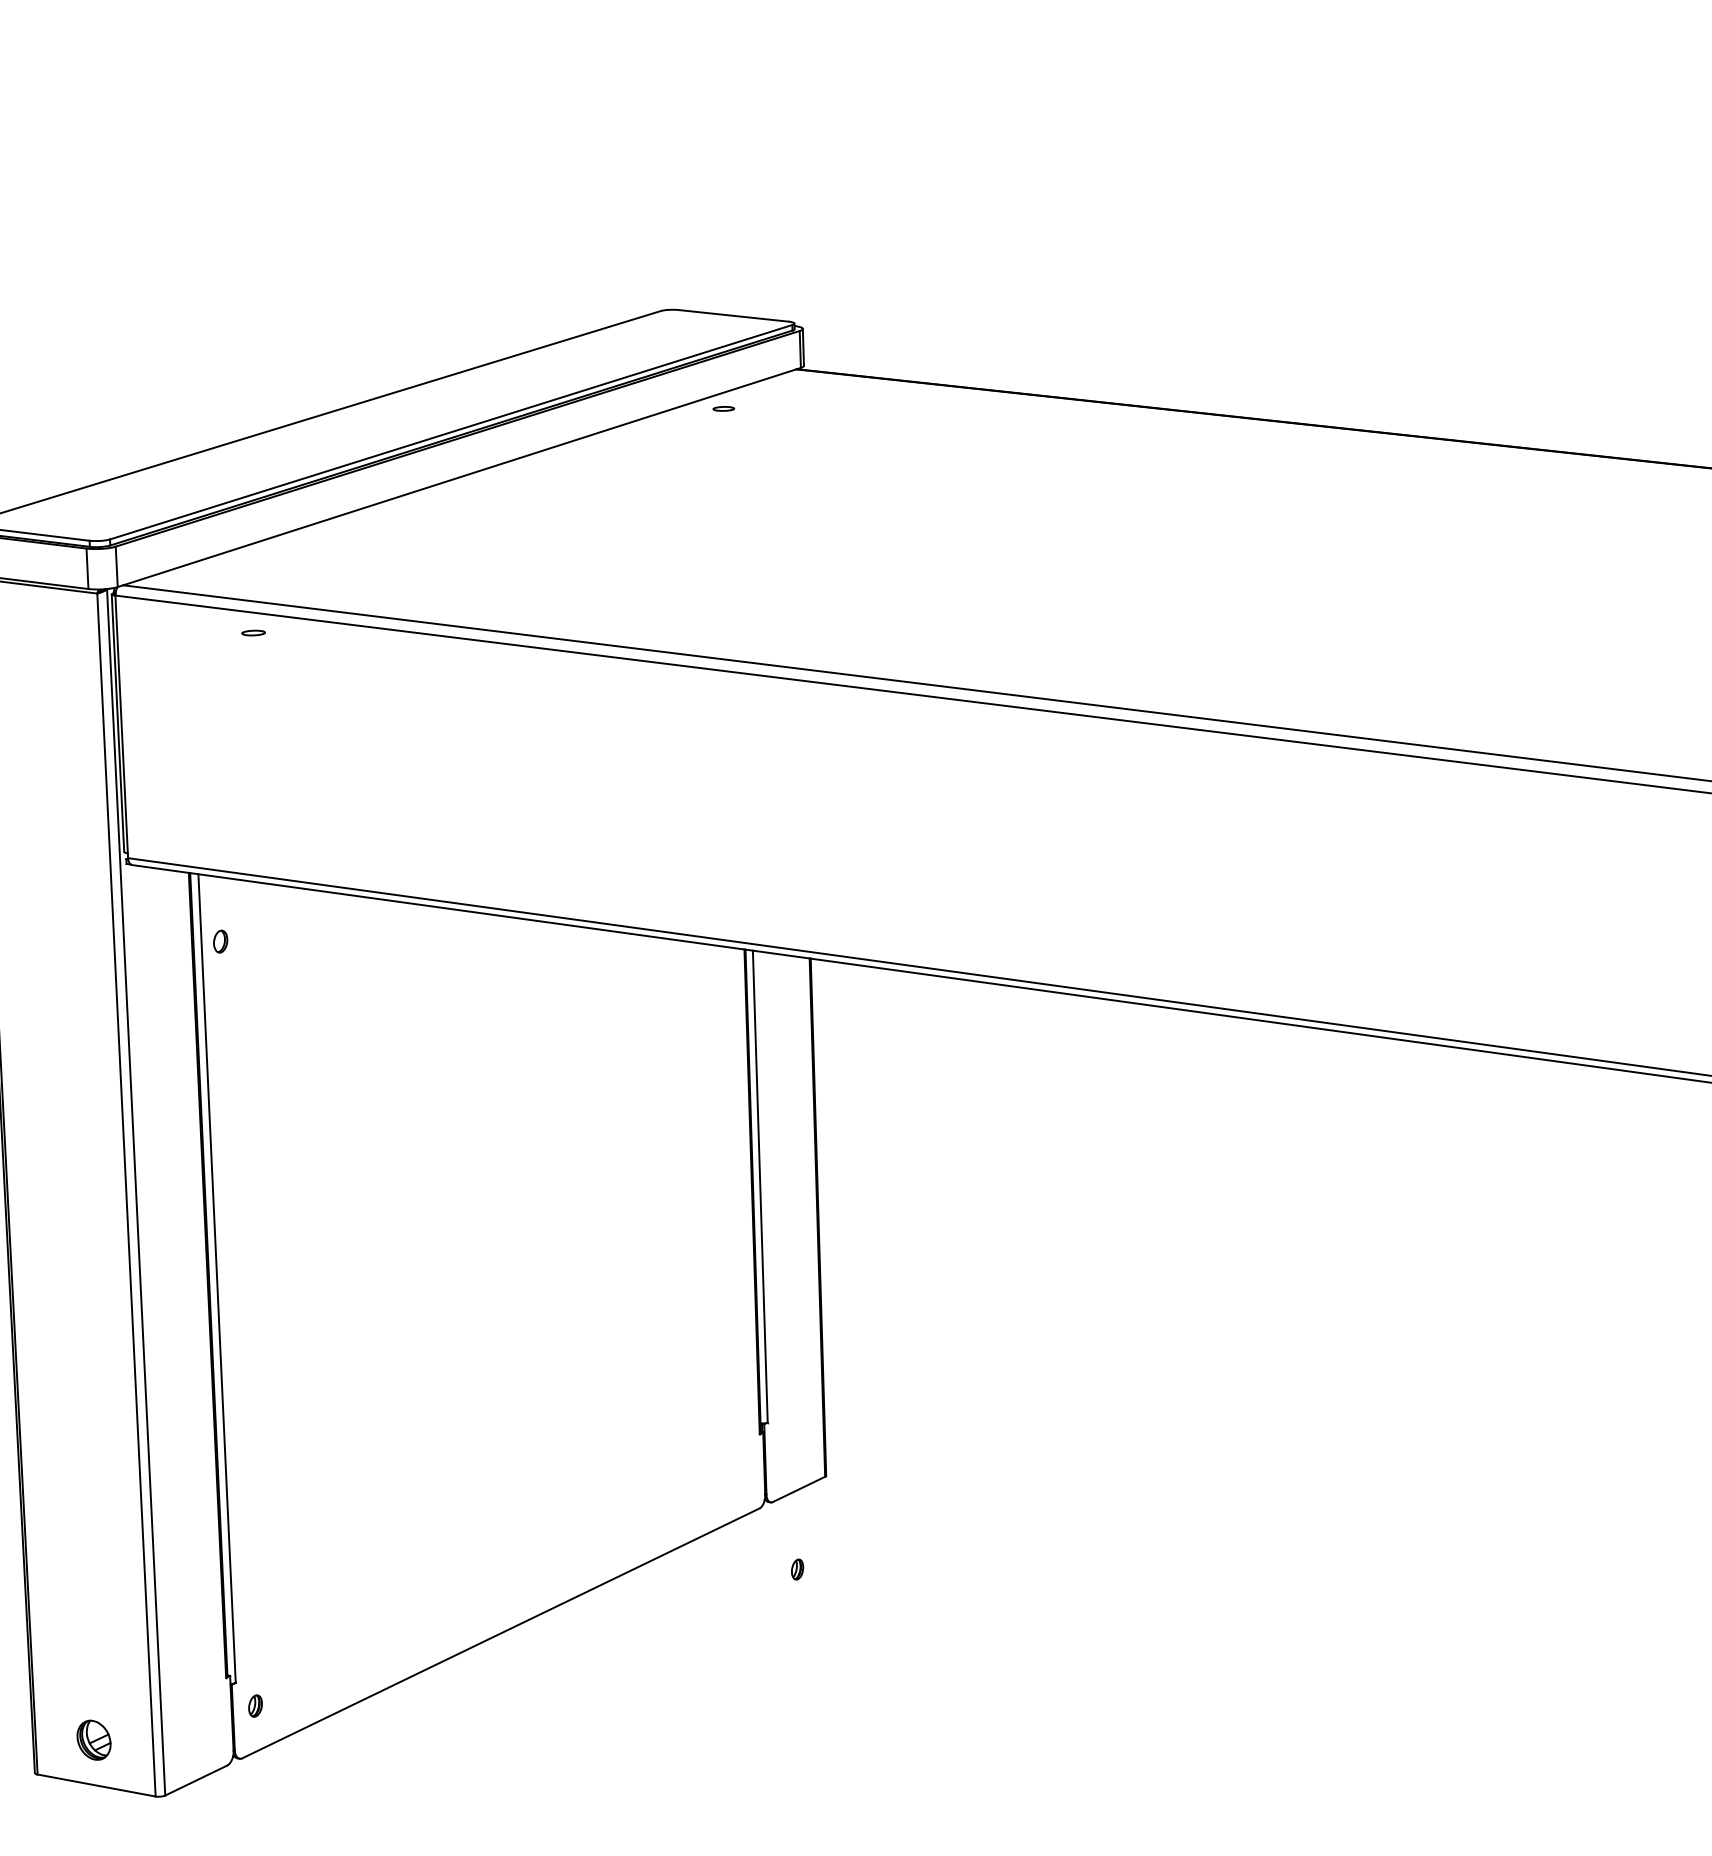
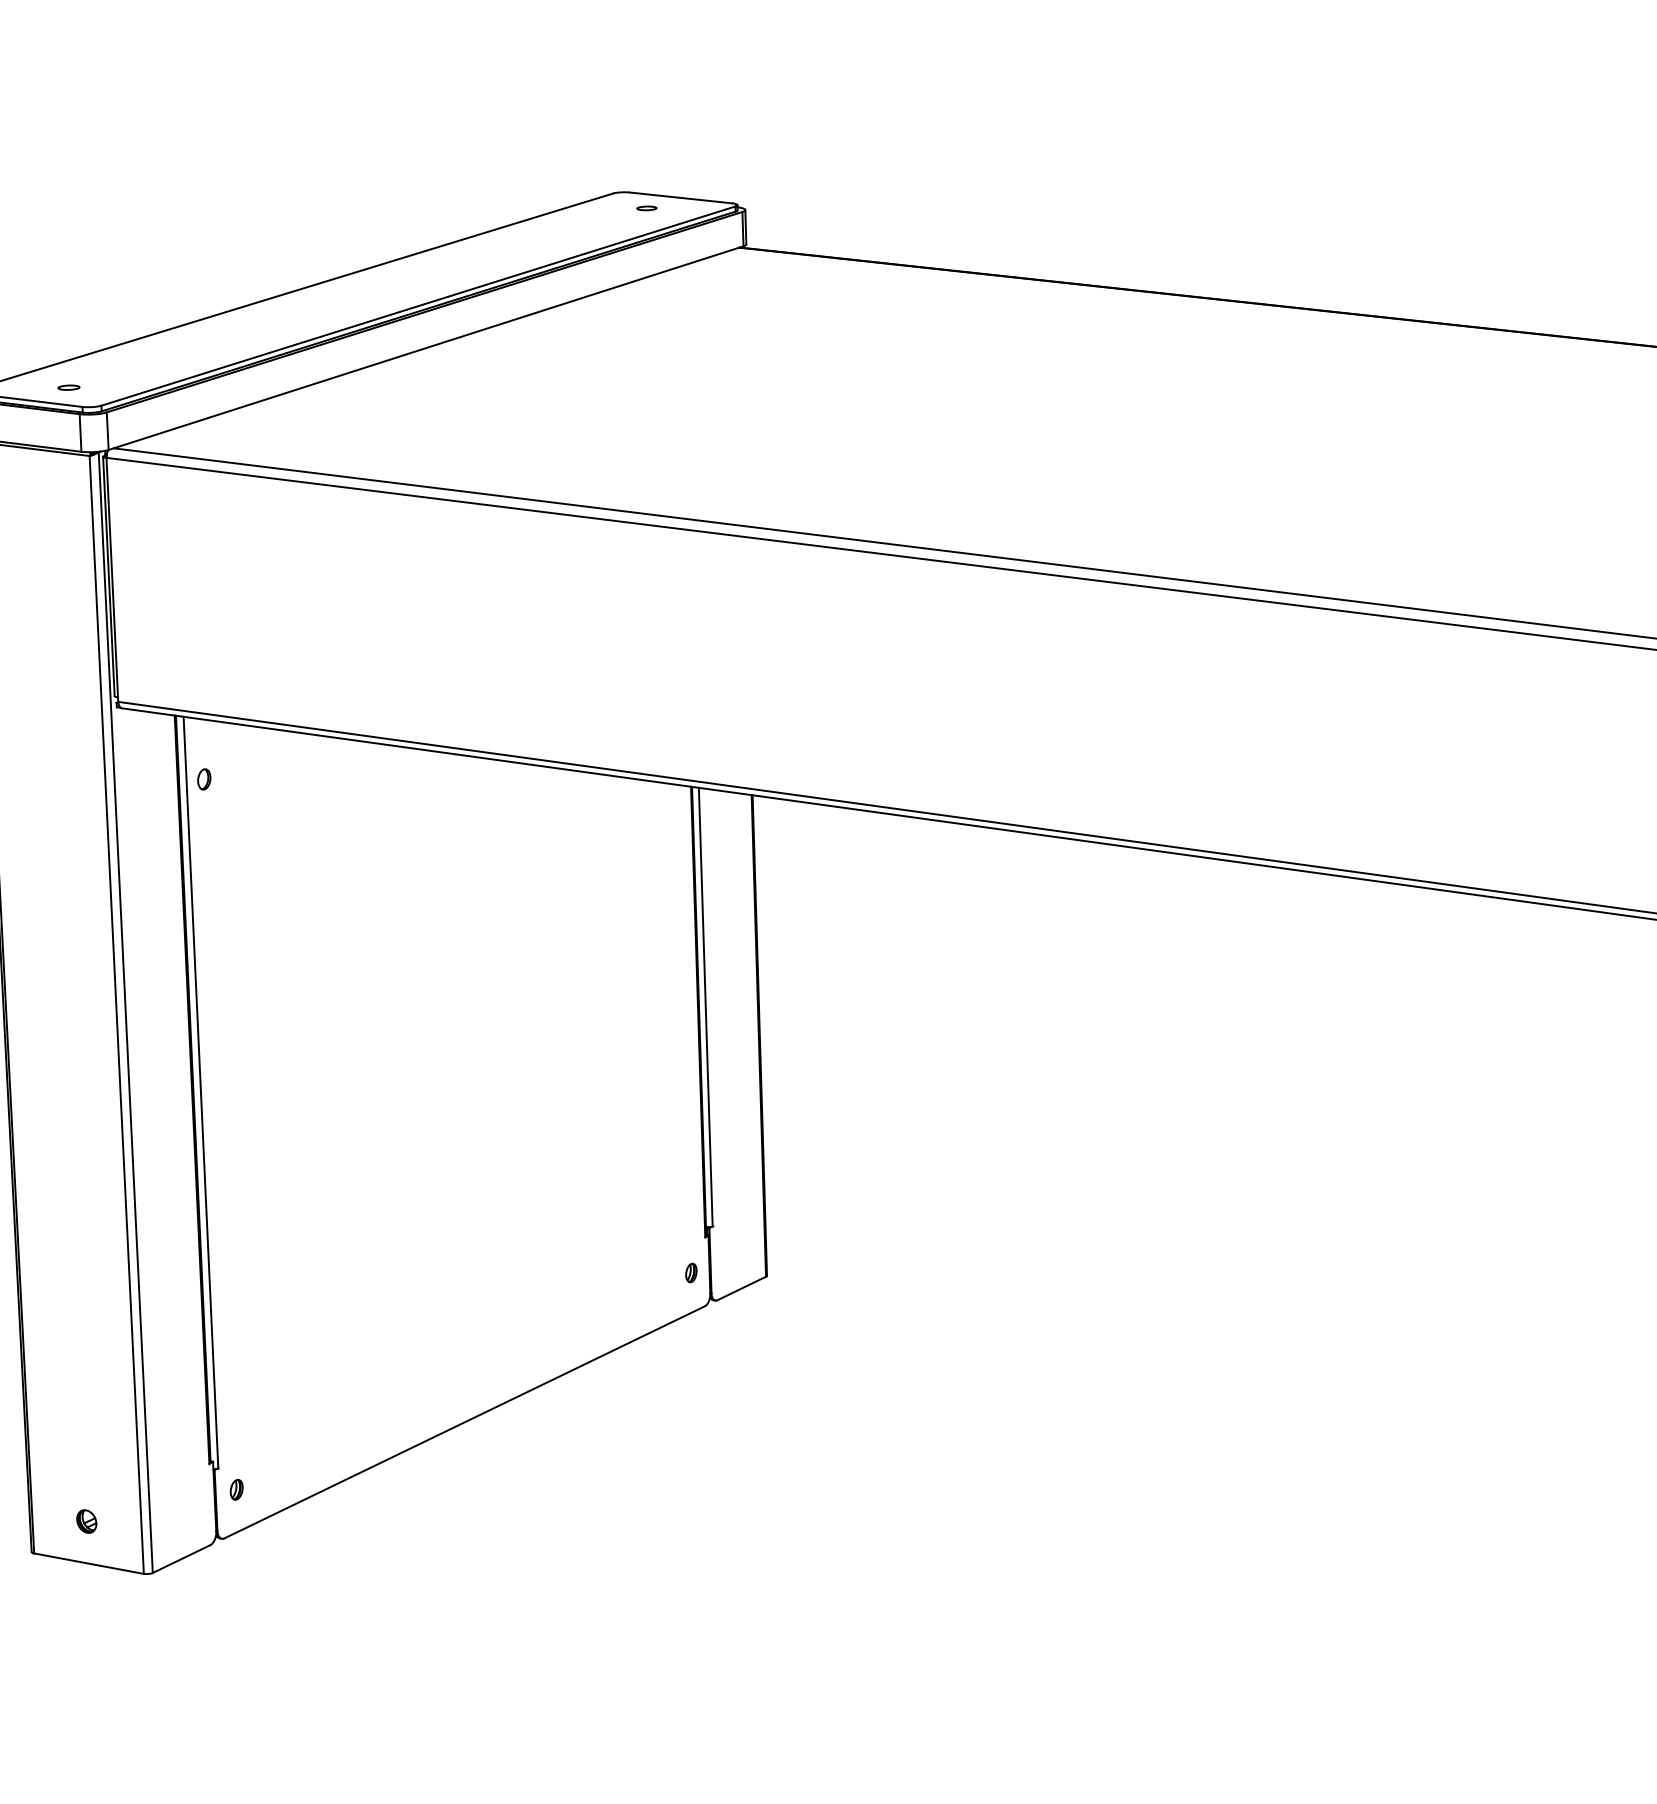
part: (723, 409) -> (646, 208), moved
part: (253, 632) -> (68, 387), moved
part: (797, 1569) -> (691, 1272), moved
part: (93, 1740) -> (86, 1521), size x0.62

